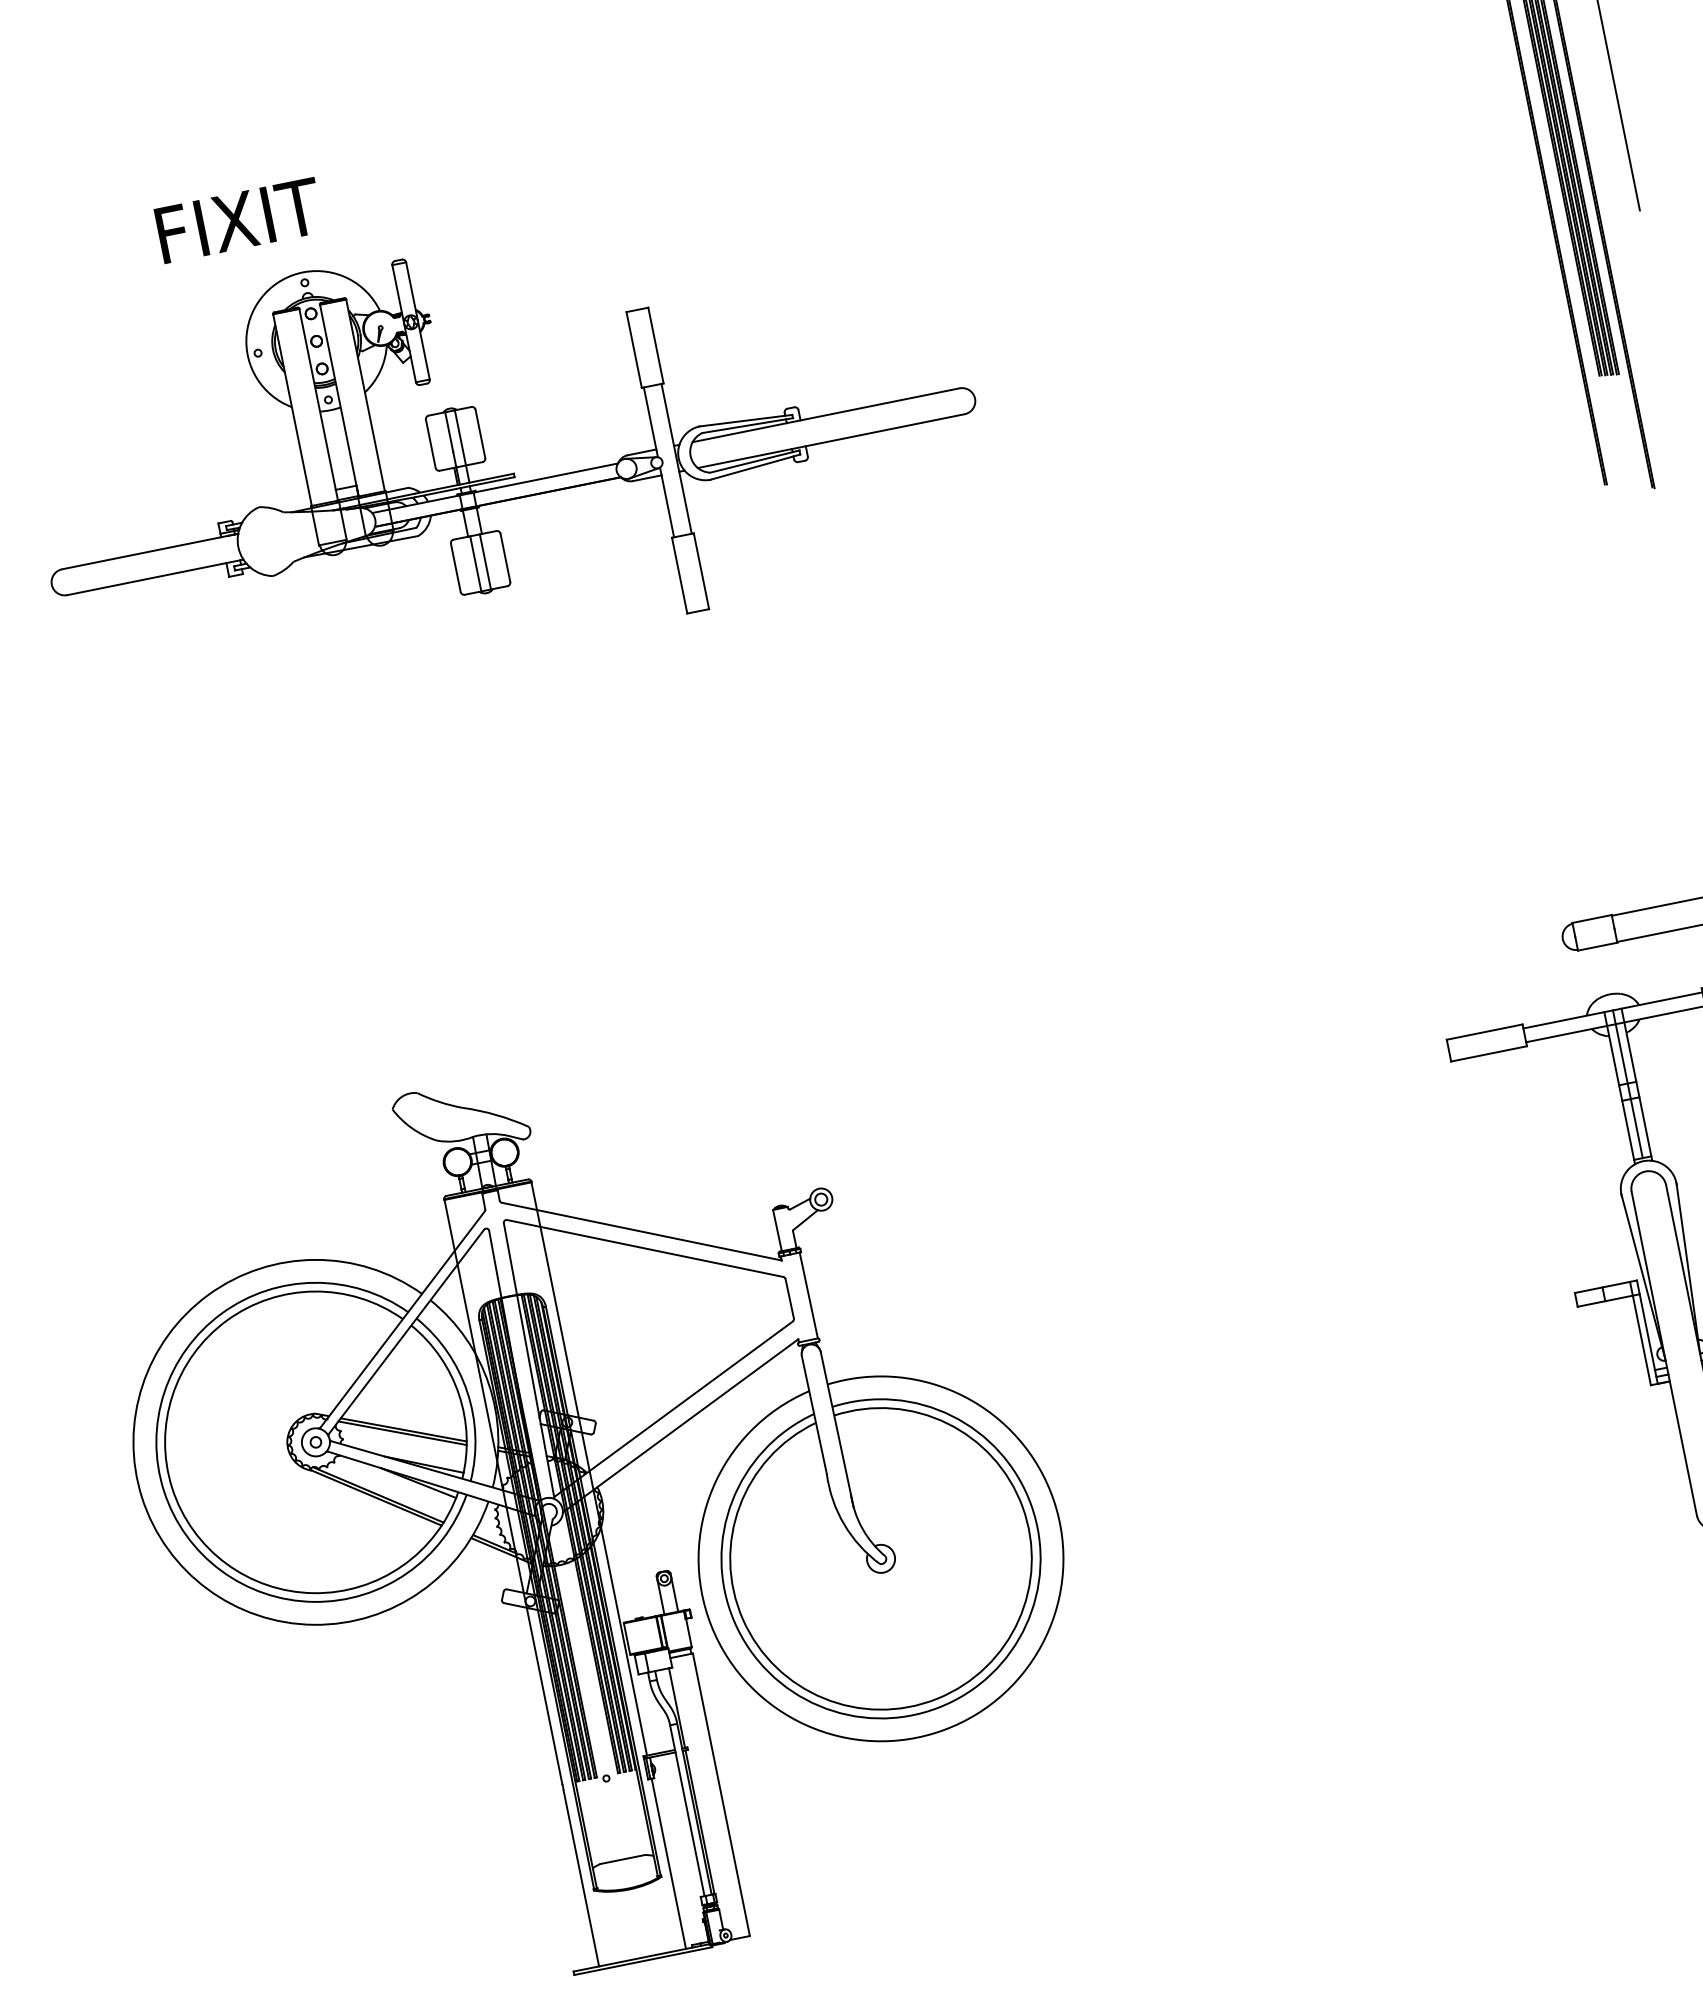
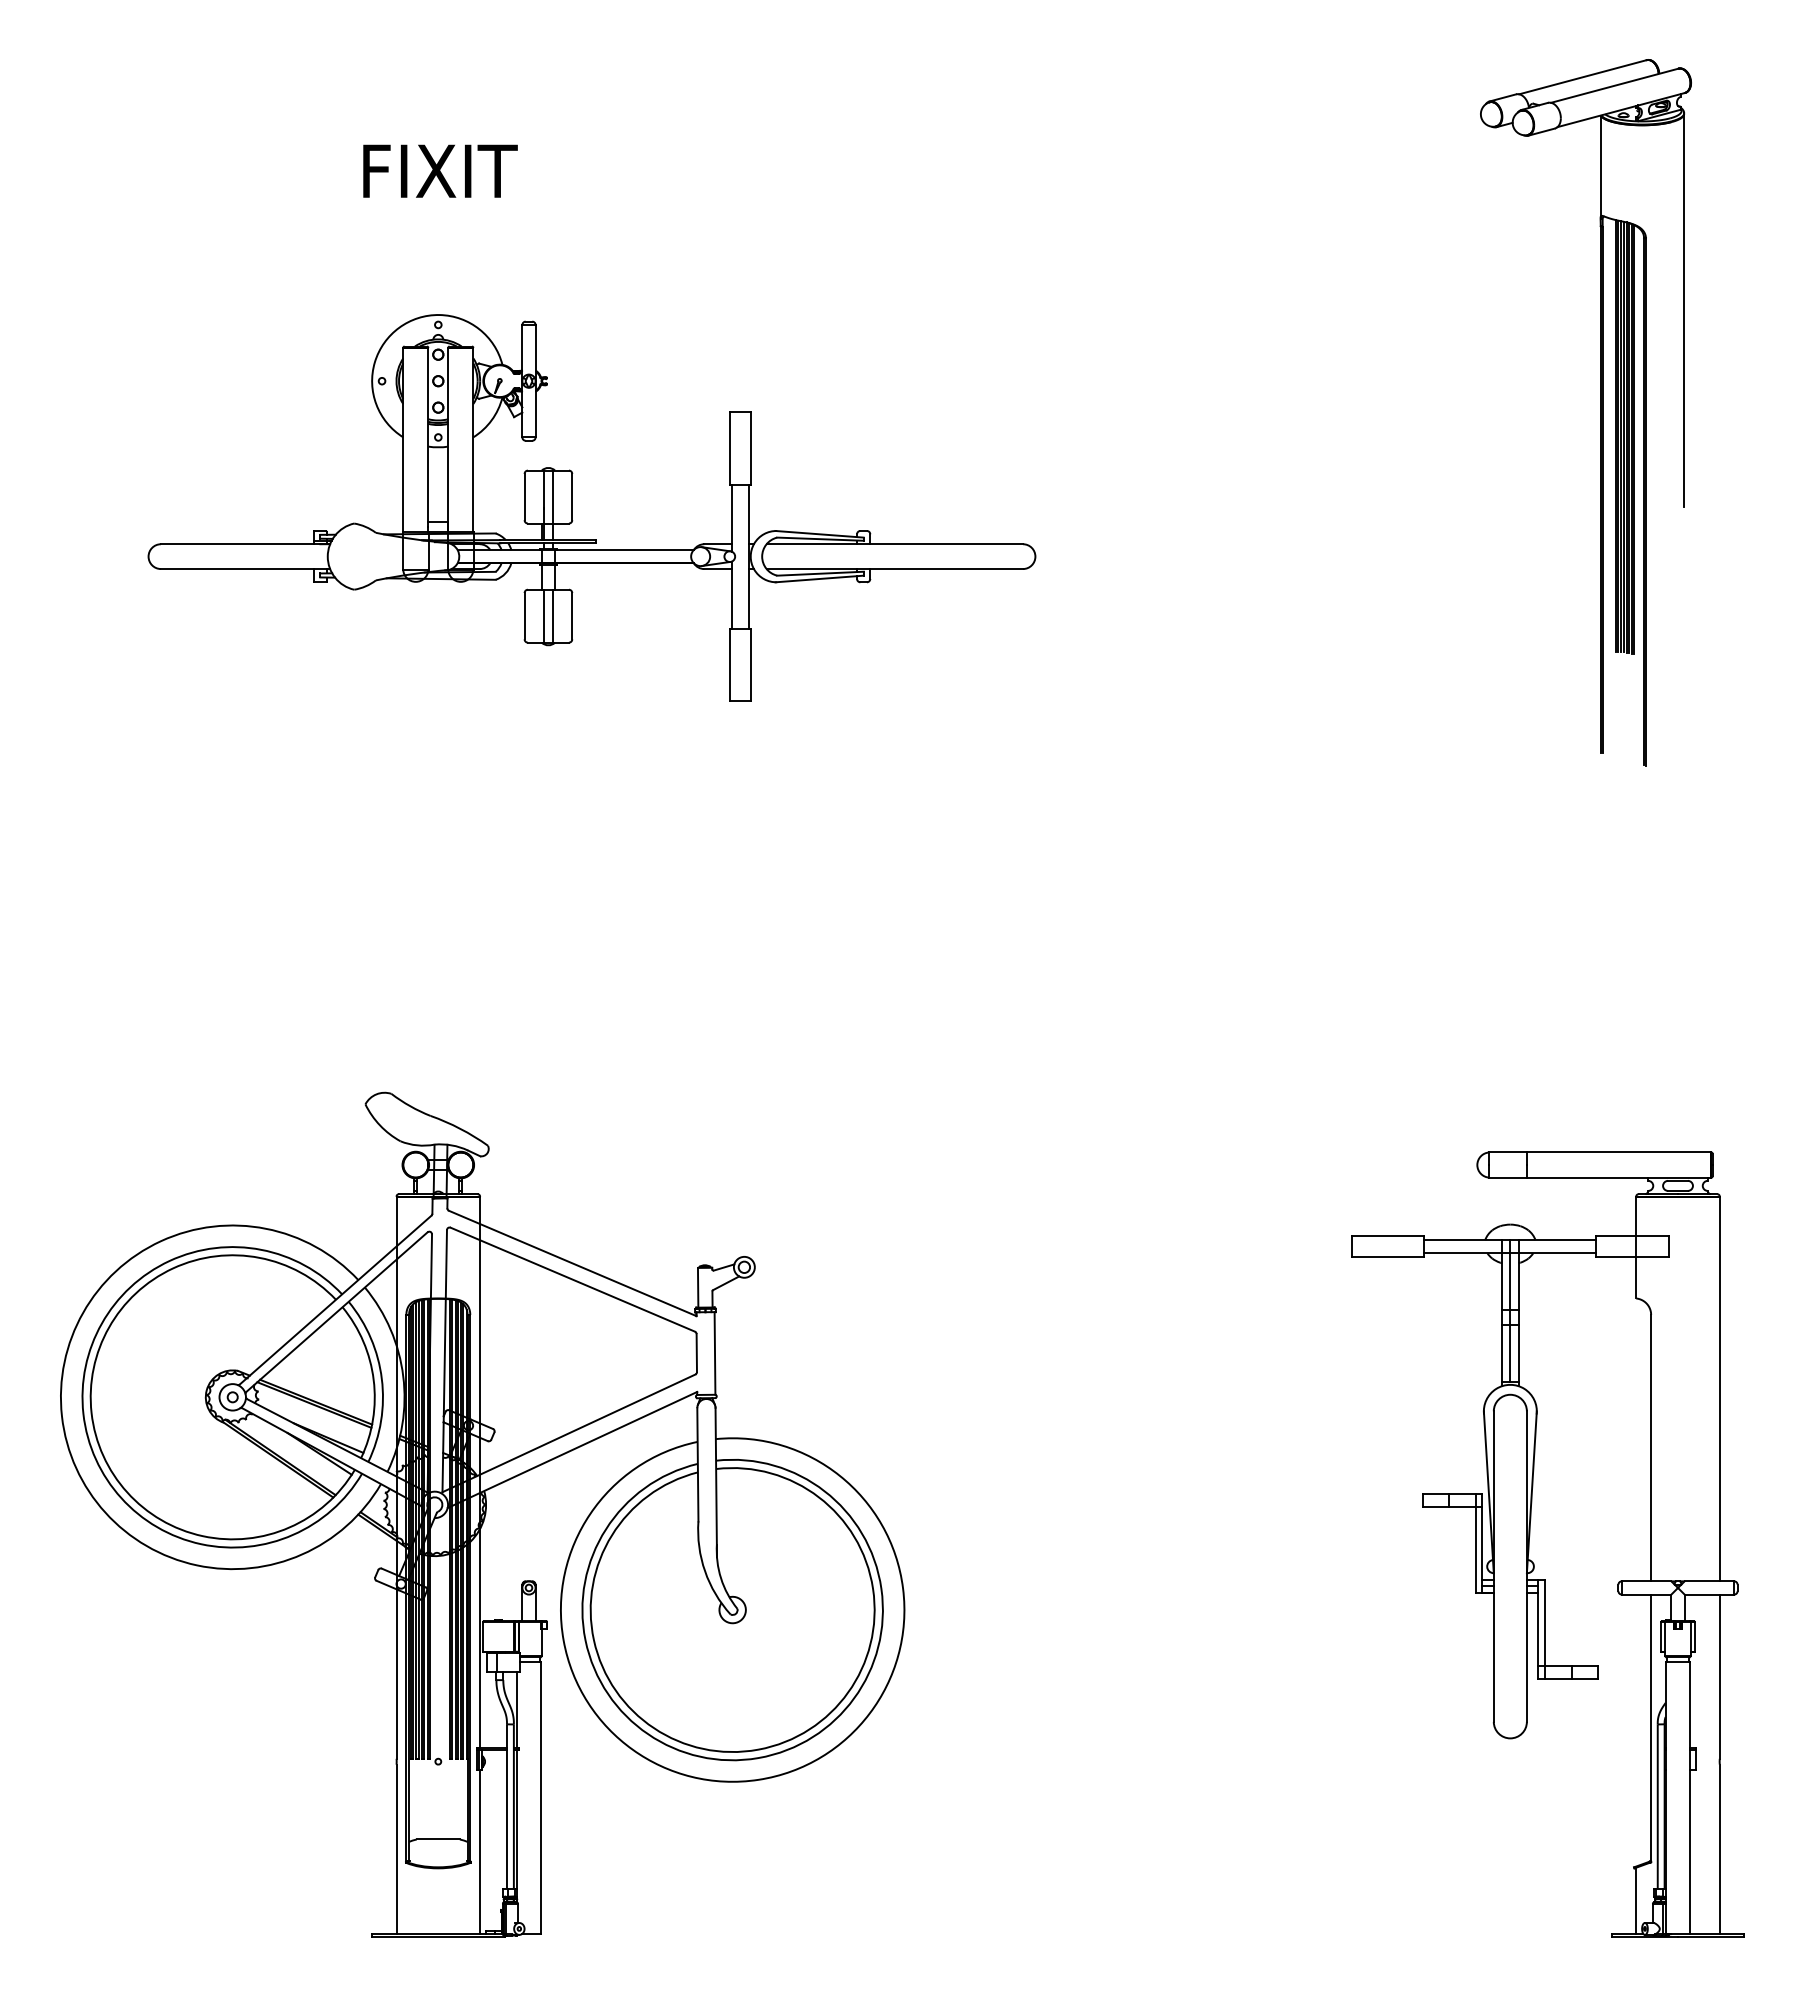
text: (239, 219) -> (440, 170), moved

